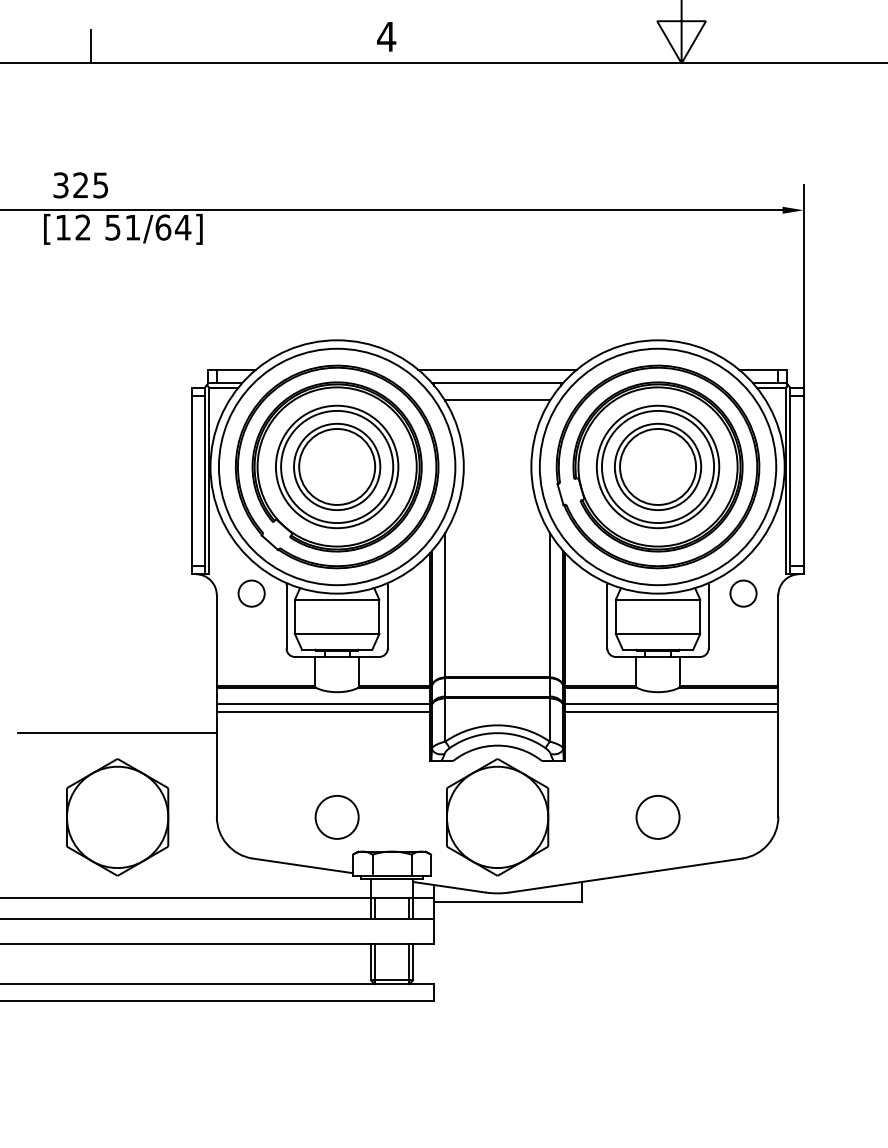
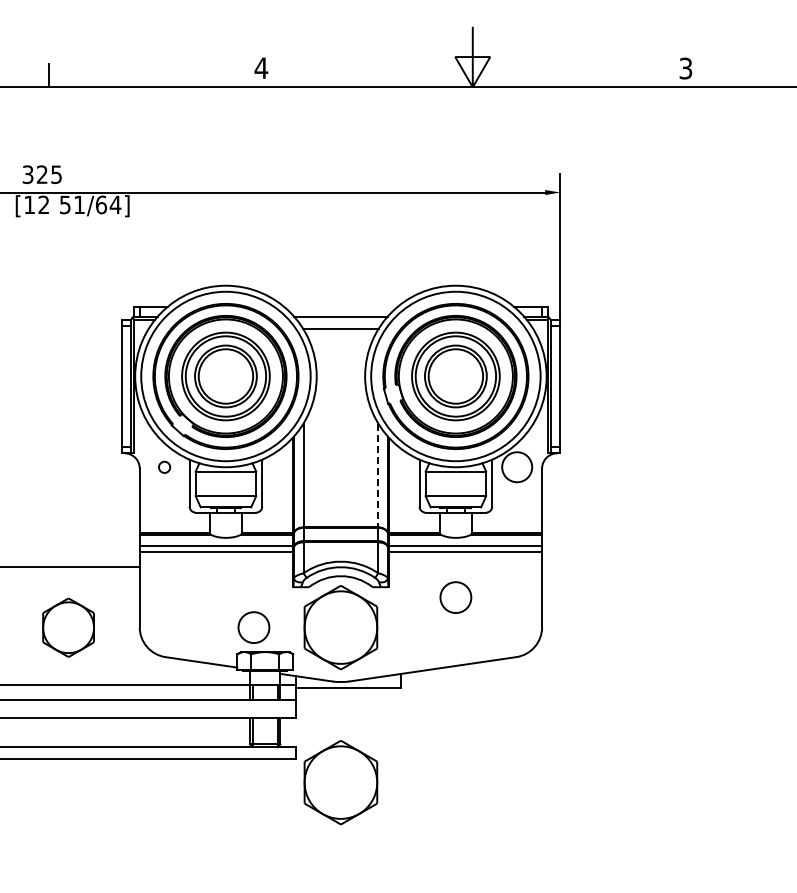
line: (496, 369) -> (340, 306), removed
circle: (742, 592) -> (516, 466), size x1.6
circle: (251, 593) -> (164, 467), size x0.6
line: (550, 605) -> (378, 475), solid -> dashed
part: (117, 817) -> (68, 627), size x0.7
circle: (336, 817) -> (253, 627), moved
circle: (657, 817) -> (455, 597), moved
part: (496, 1033) -> (340, 782), added

